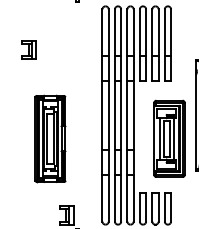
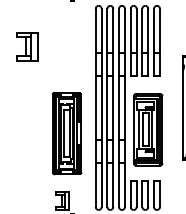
part: (28, 49) -> (26, 46), size x1.6
part: (50, 138) -> (66, 133), moved
part: (169, 138) -> (148, 129), moved

